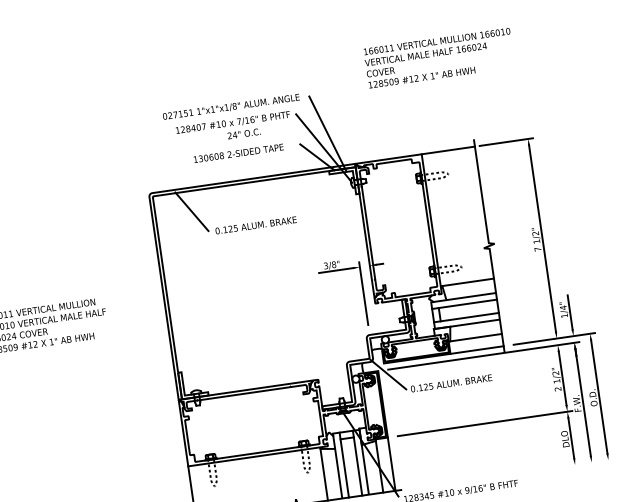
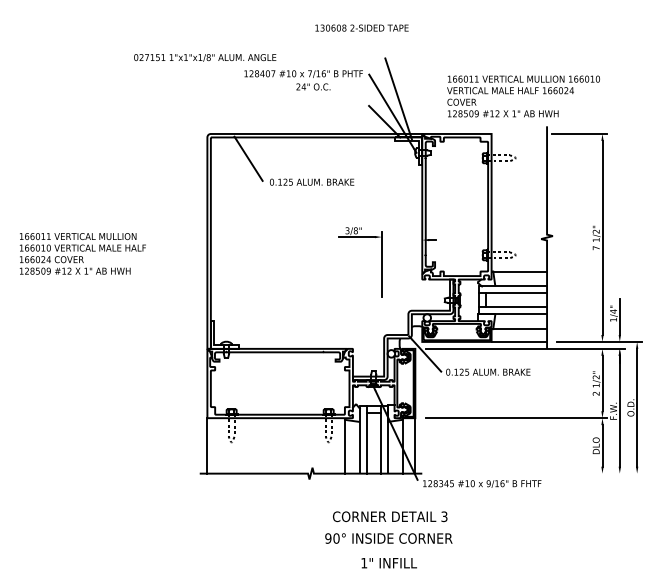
text: (439, 58) -> (523, 96), moved
text: (231, 106) -> (205, 57), moved
line: (448, 149) -> (519, 133), removed
text: (238, 152) -> (361, 27), moved
part: (363, 291) -> (381, 262), moved

